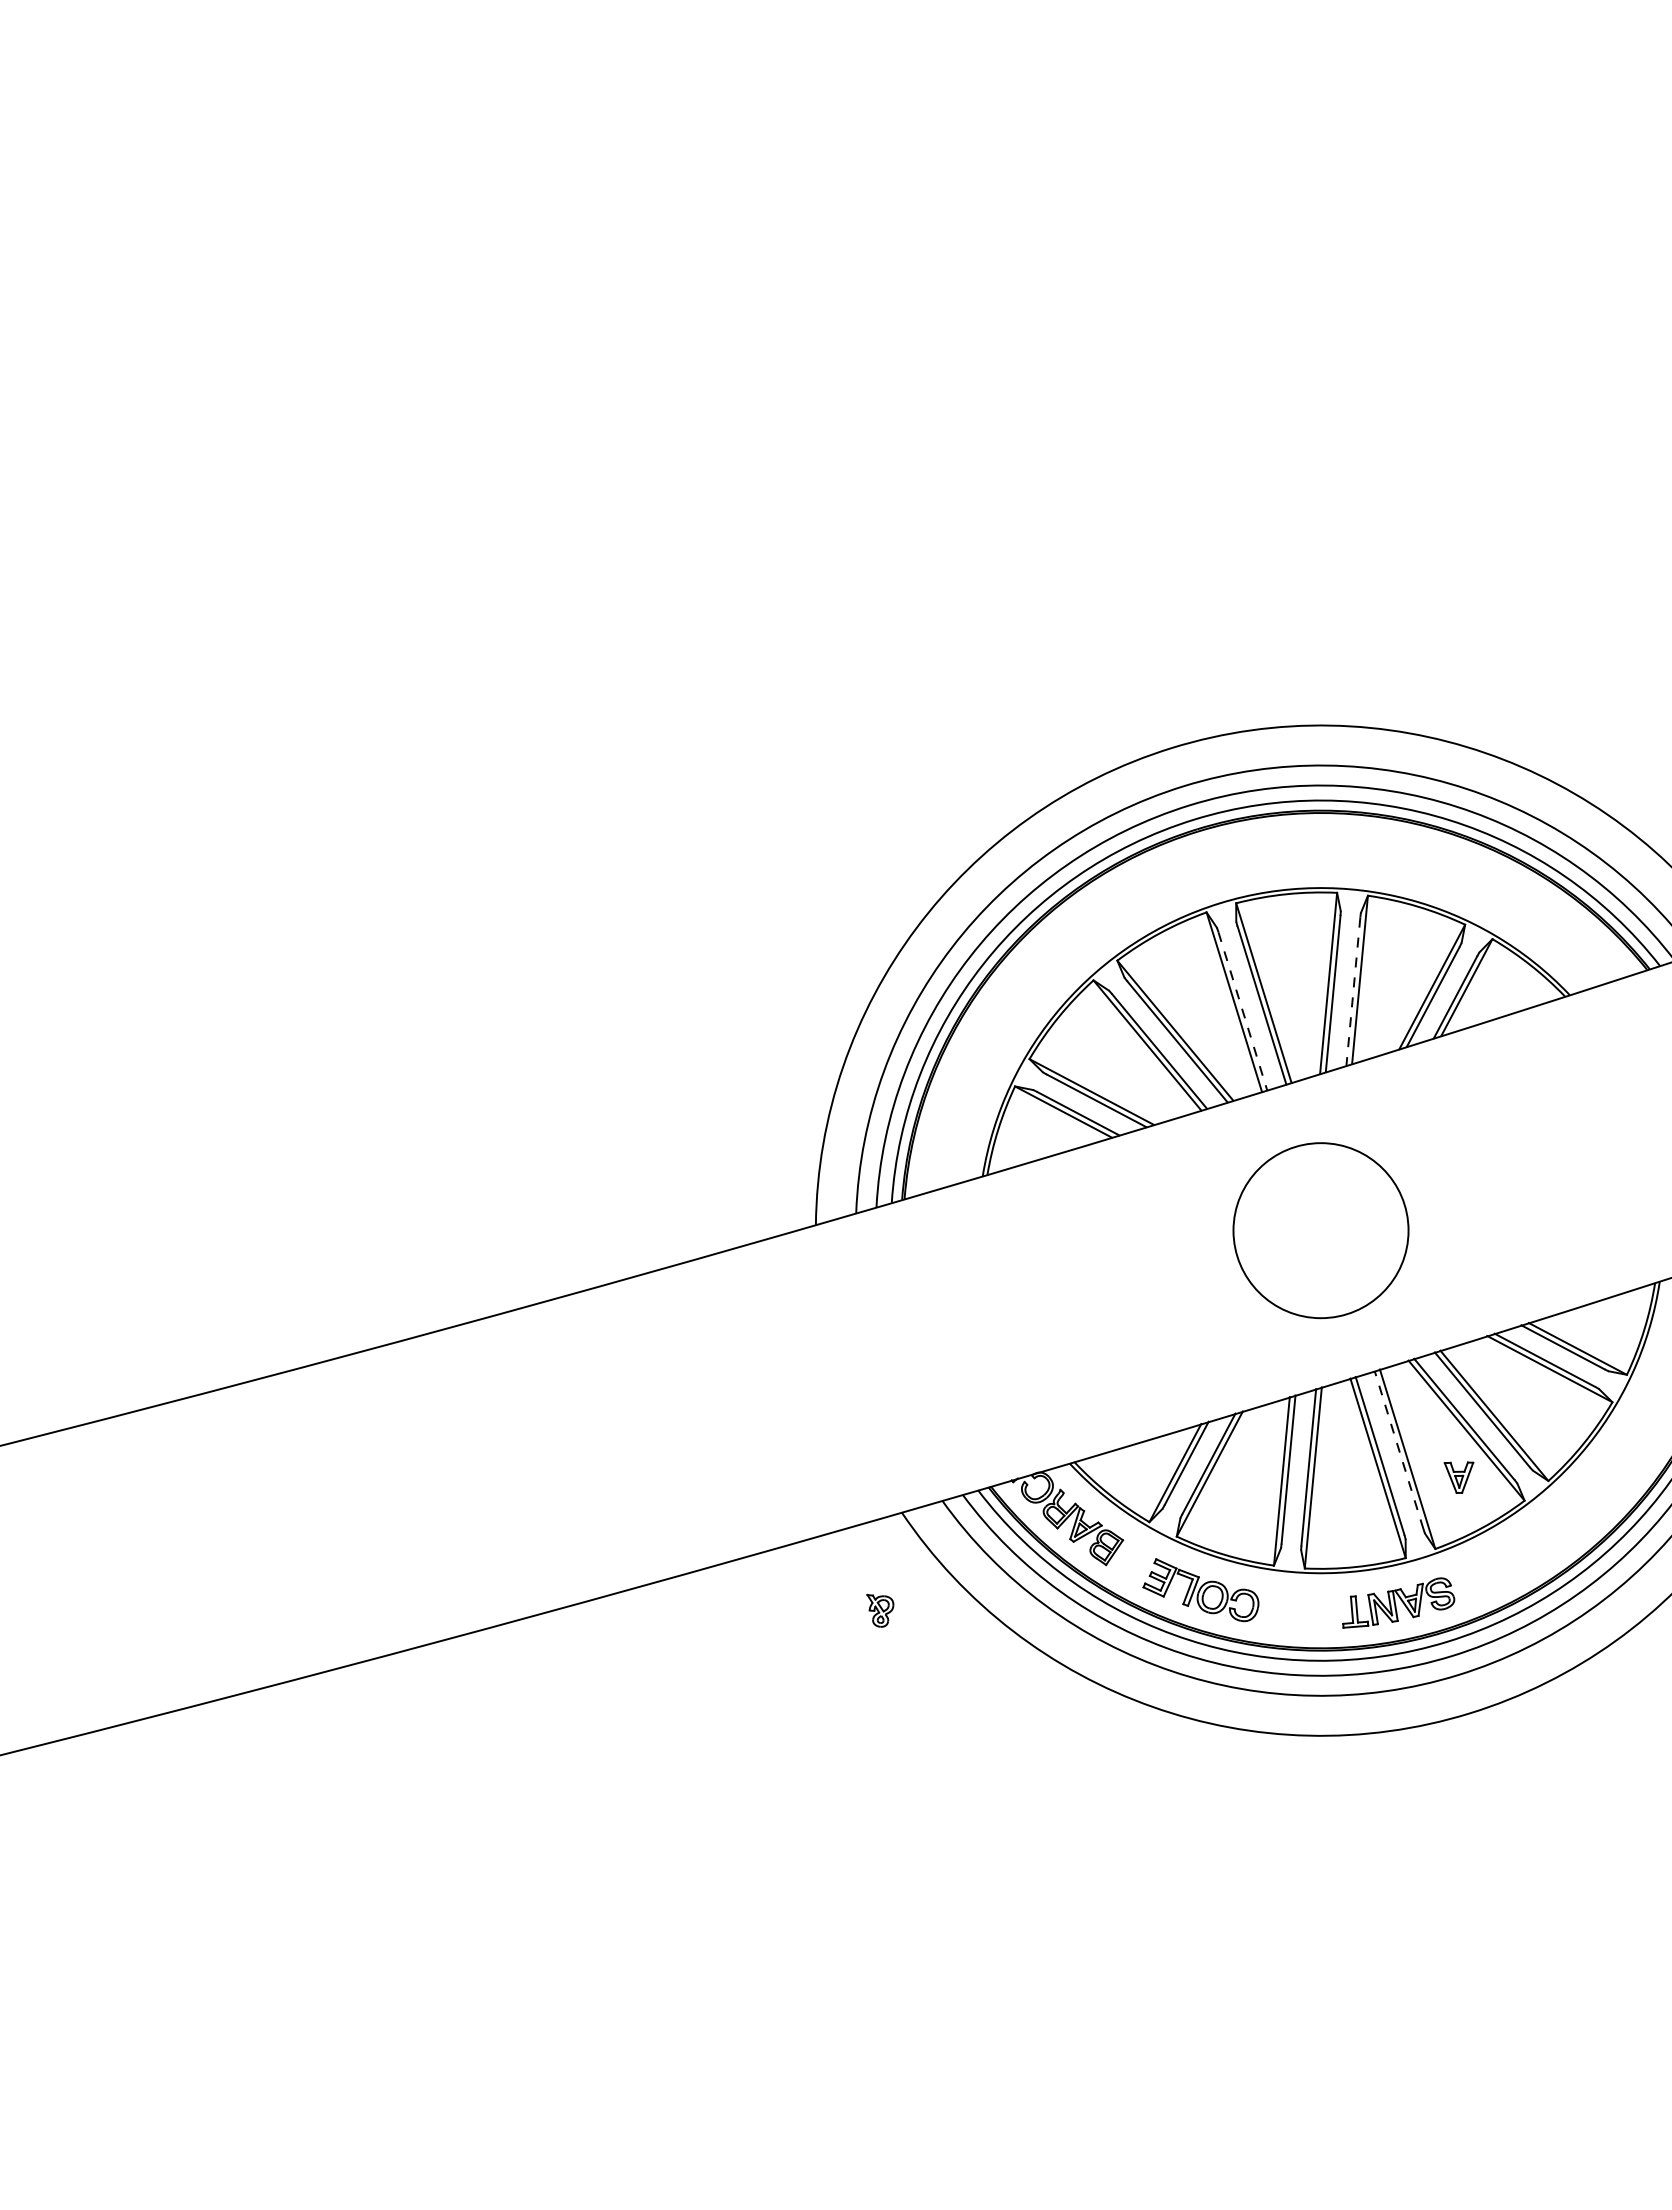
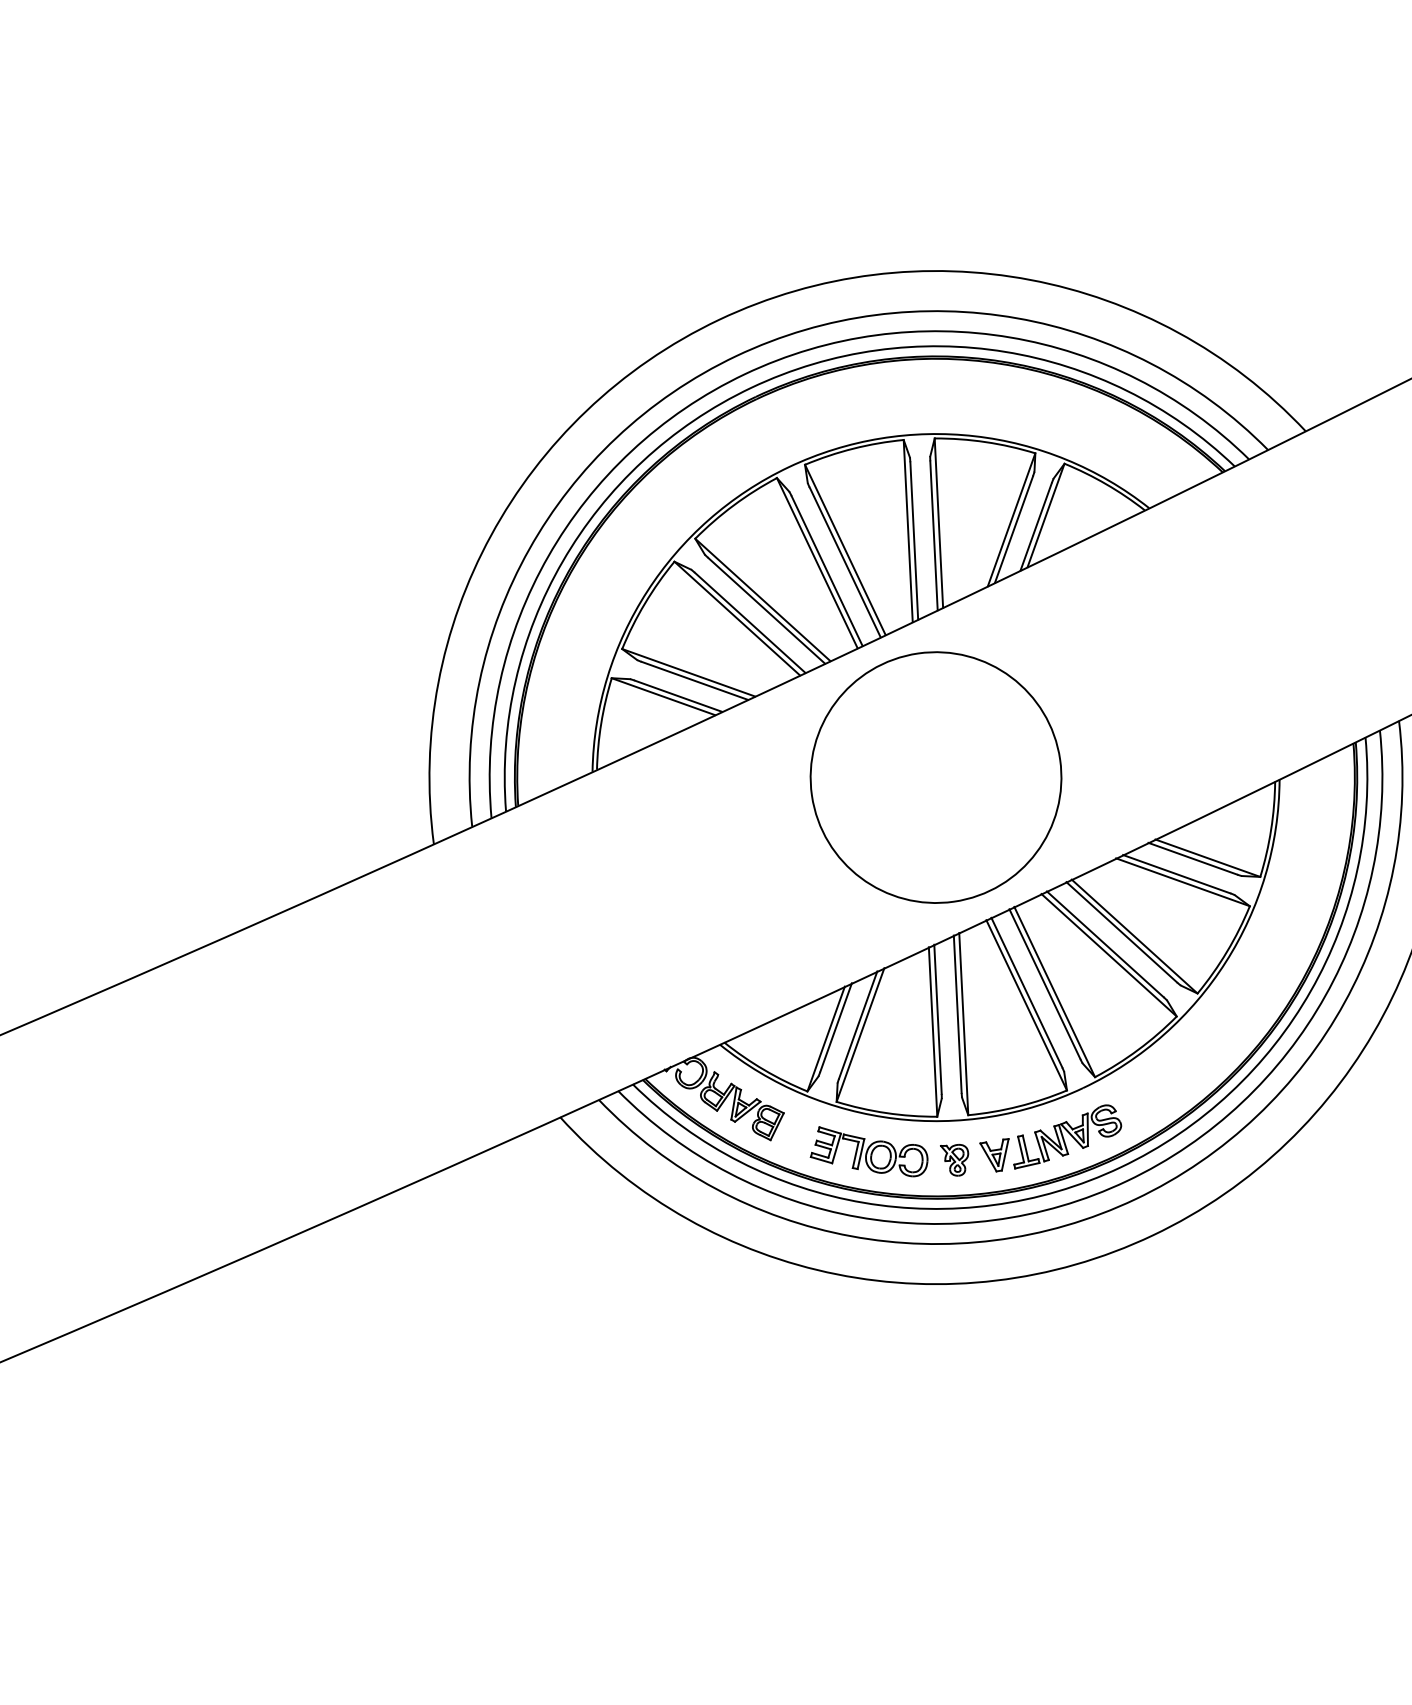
line: (1353, 992) -> (934, 536), dashed -> solid
line: (1242, 1011) -> (826, 571), dashed -> solid
circle: (1320, 1230) -> (935, 777), size x1.43
line: (1399, 1450) -> (1045, 984), dashed -> solid
part: (1458, 1477) -> (996, 1155), moved
part: (880, 1610) -> (956, 1159), moved

